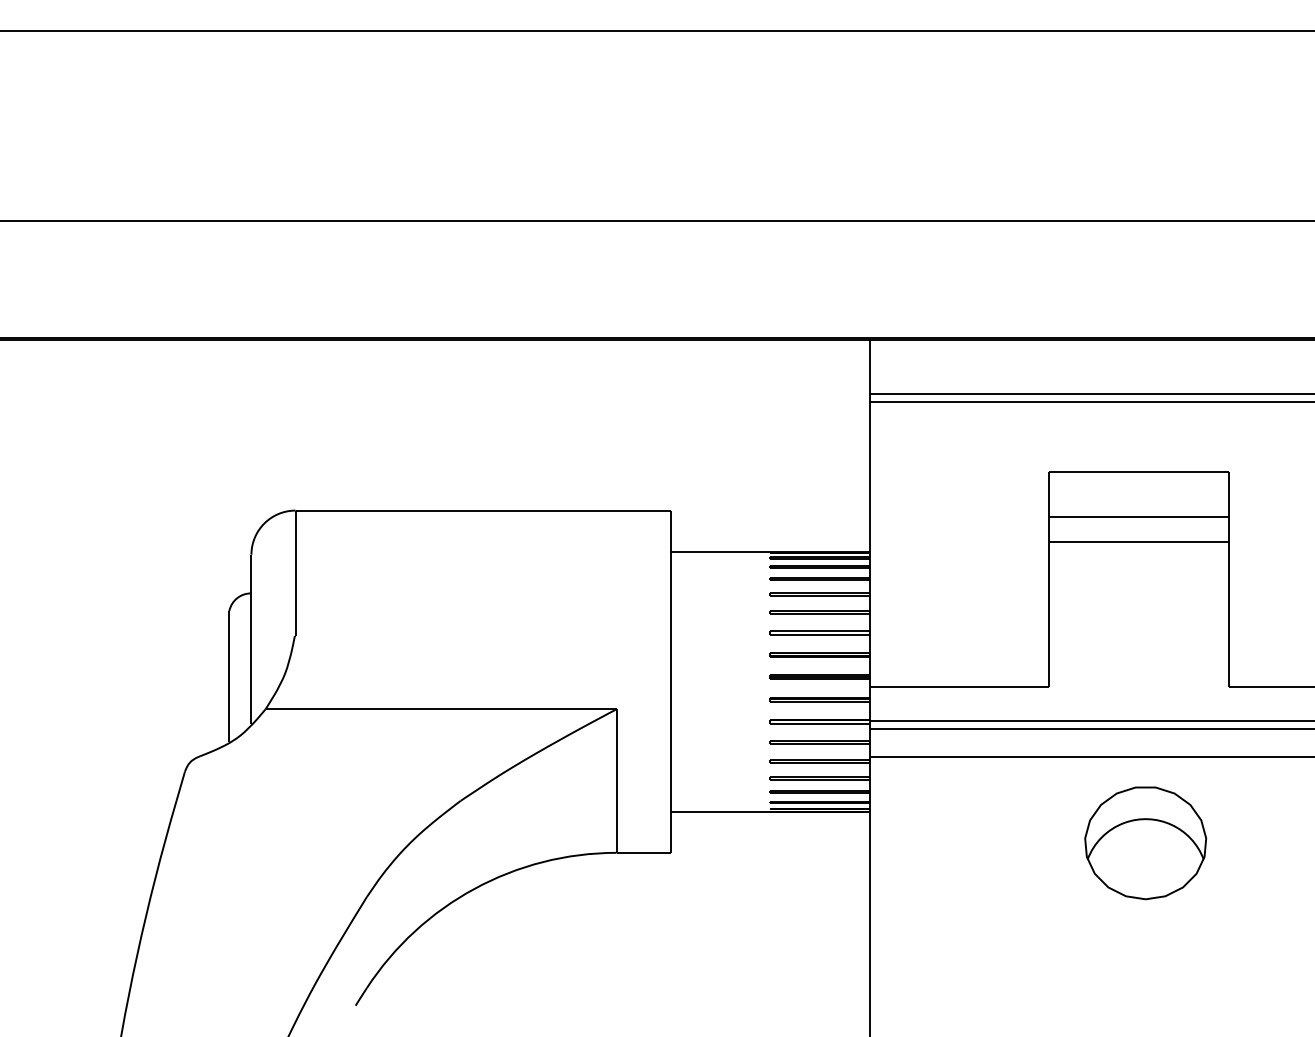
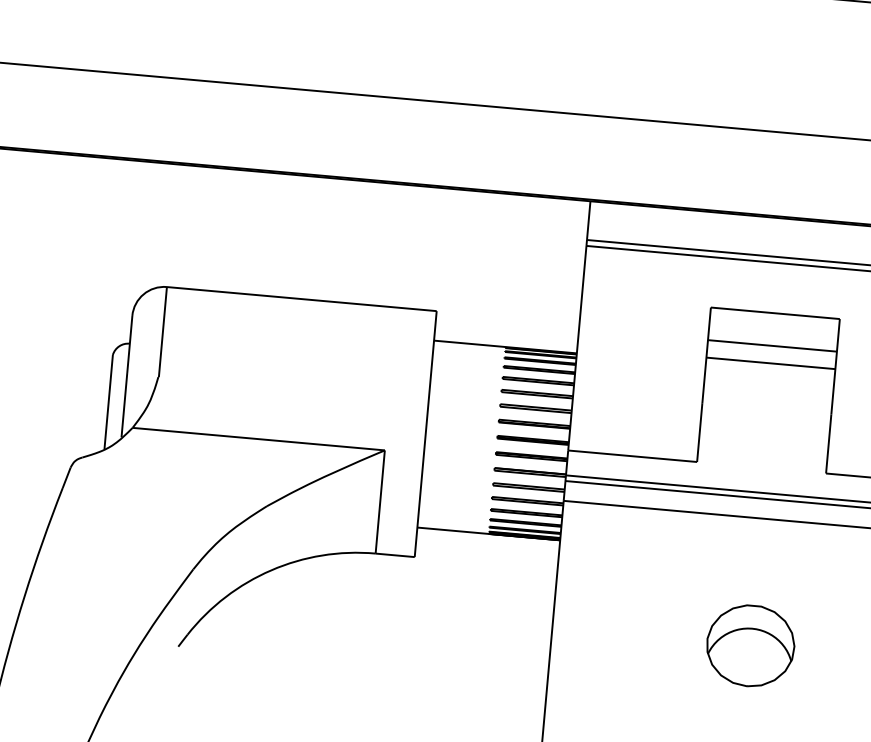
part: (1145, 843) -> (750, 646), moved

